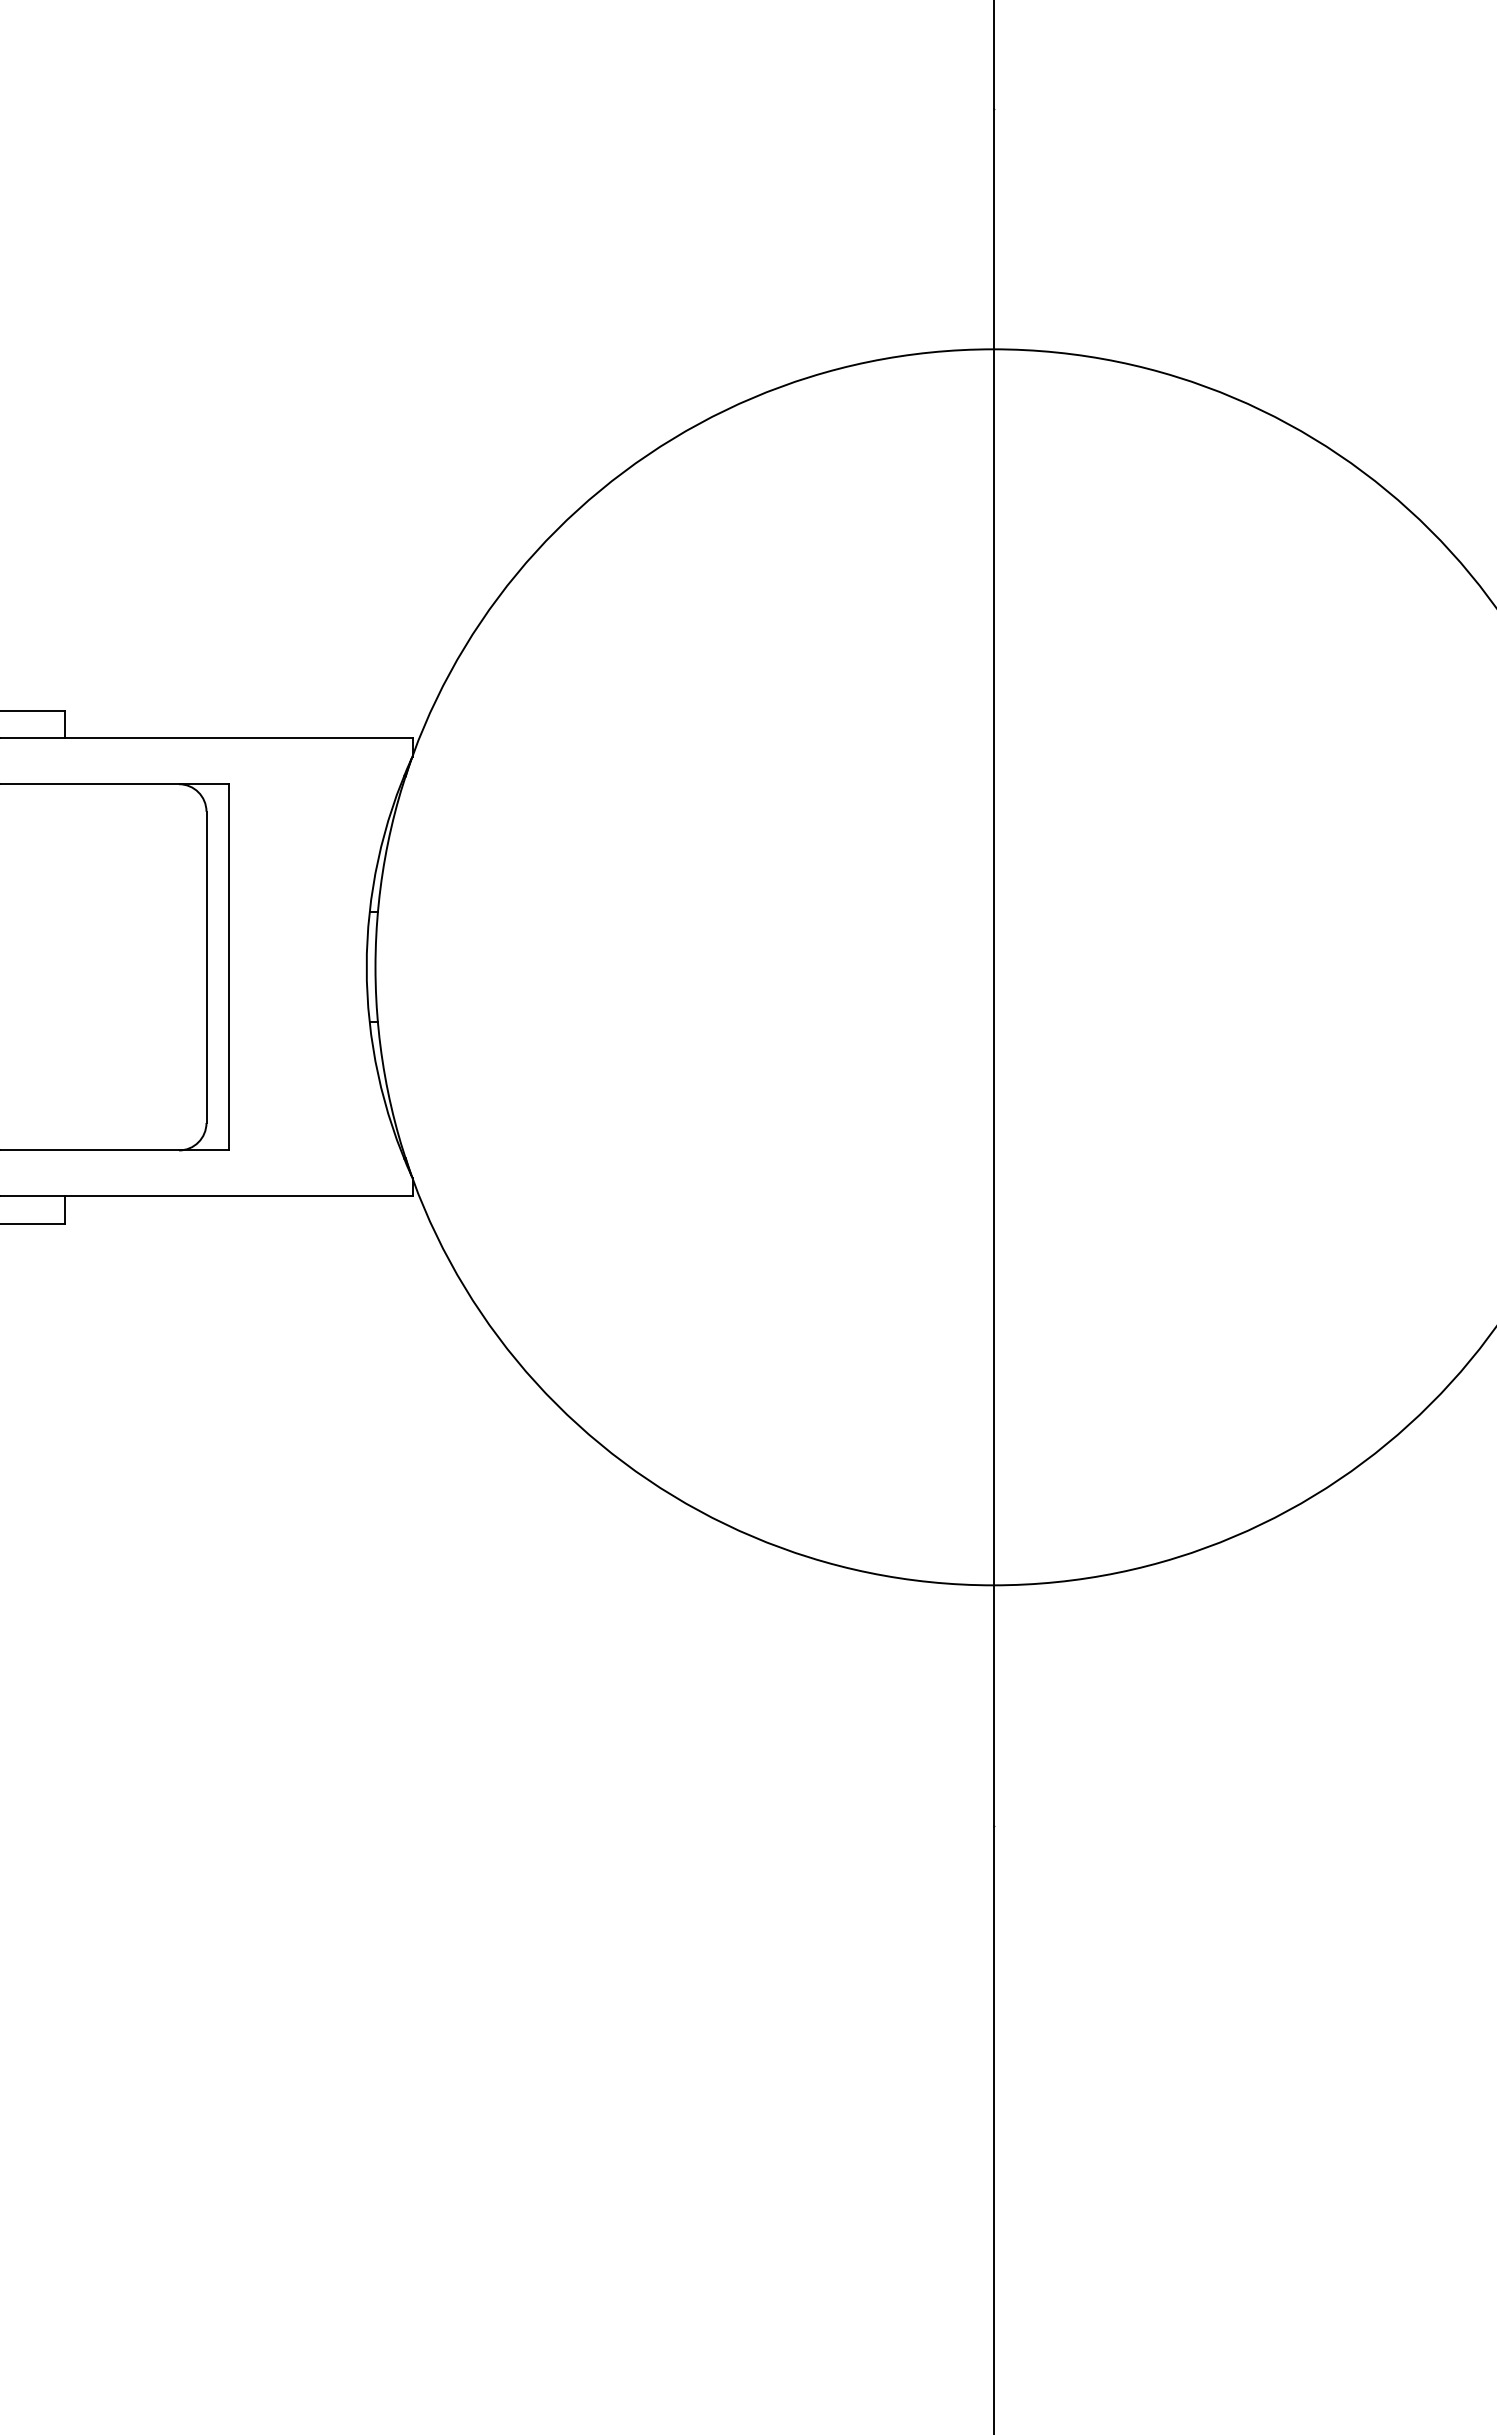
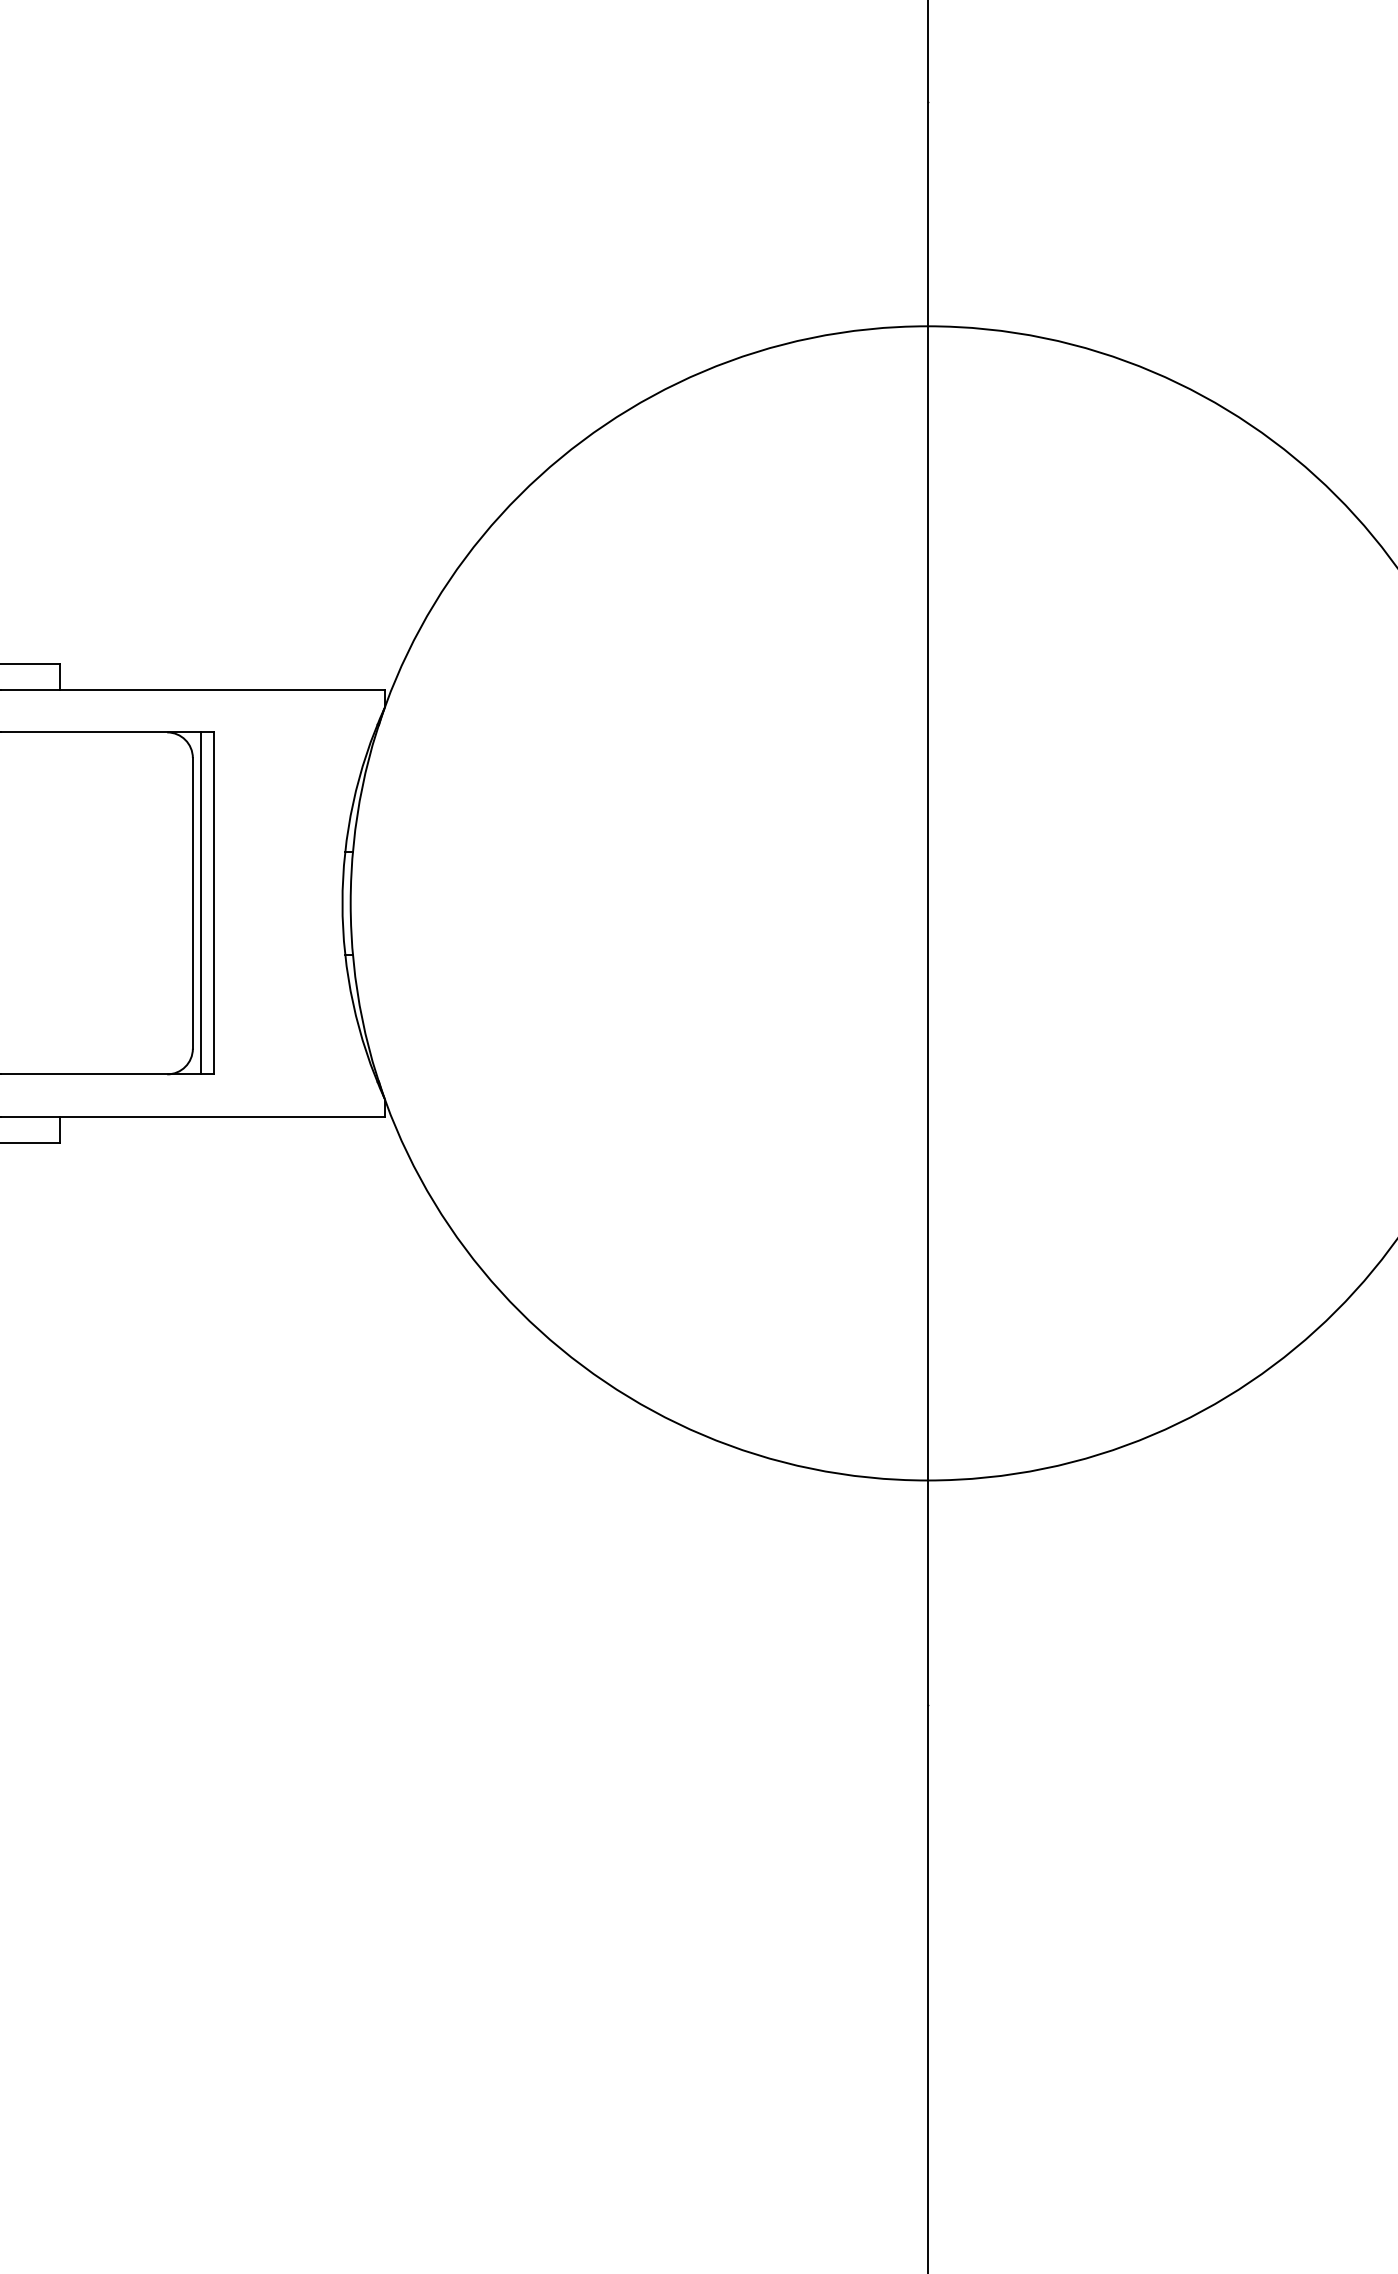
line: (215, 967) -> (201, 903), added

